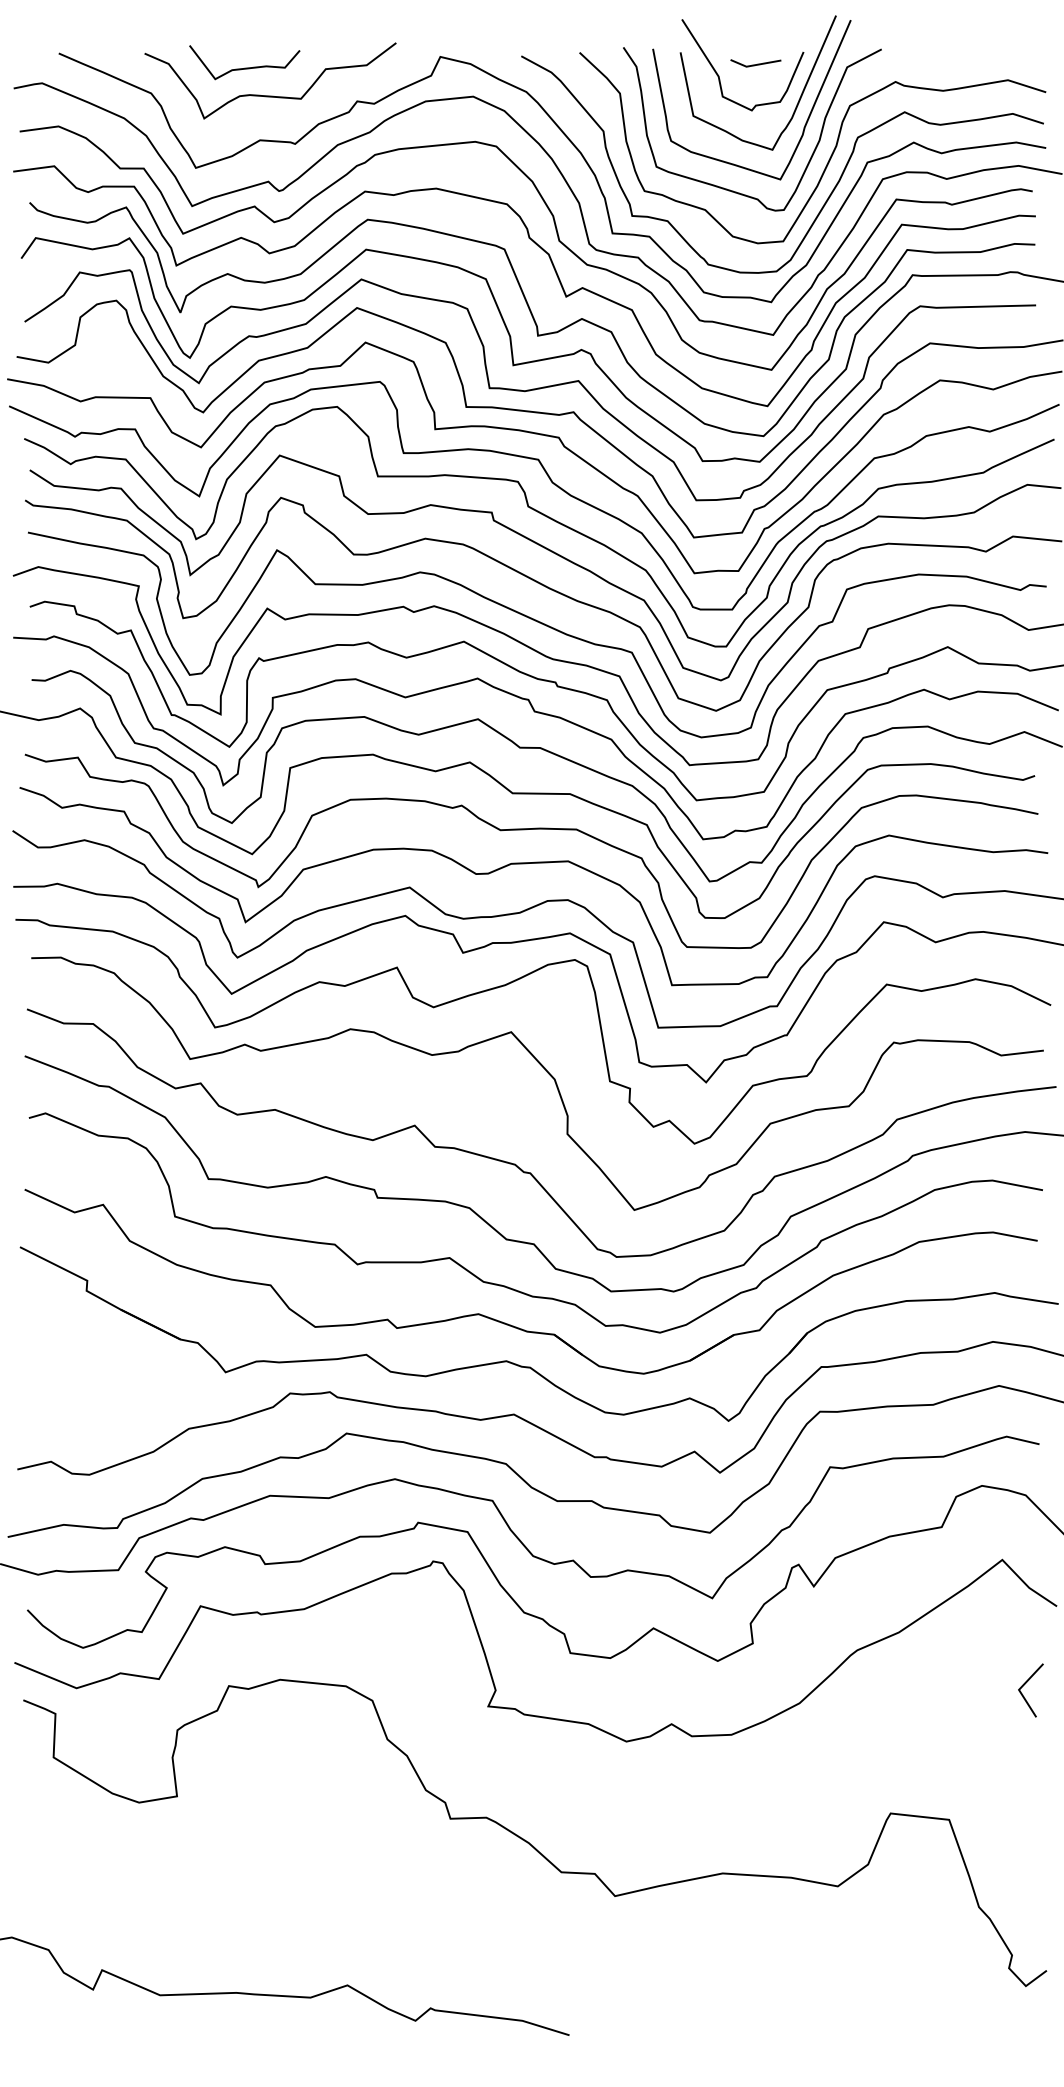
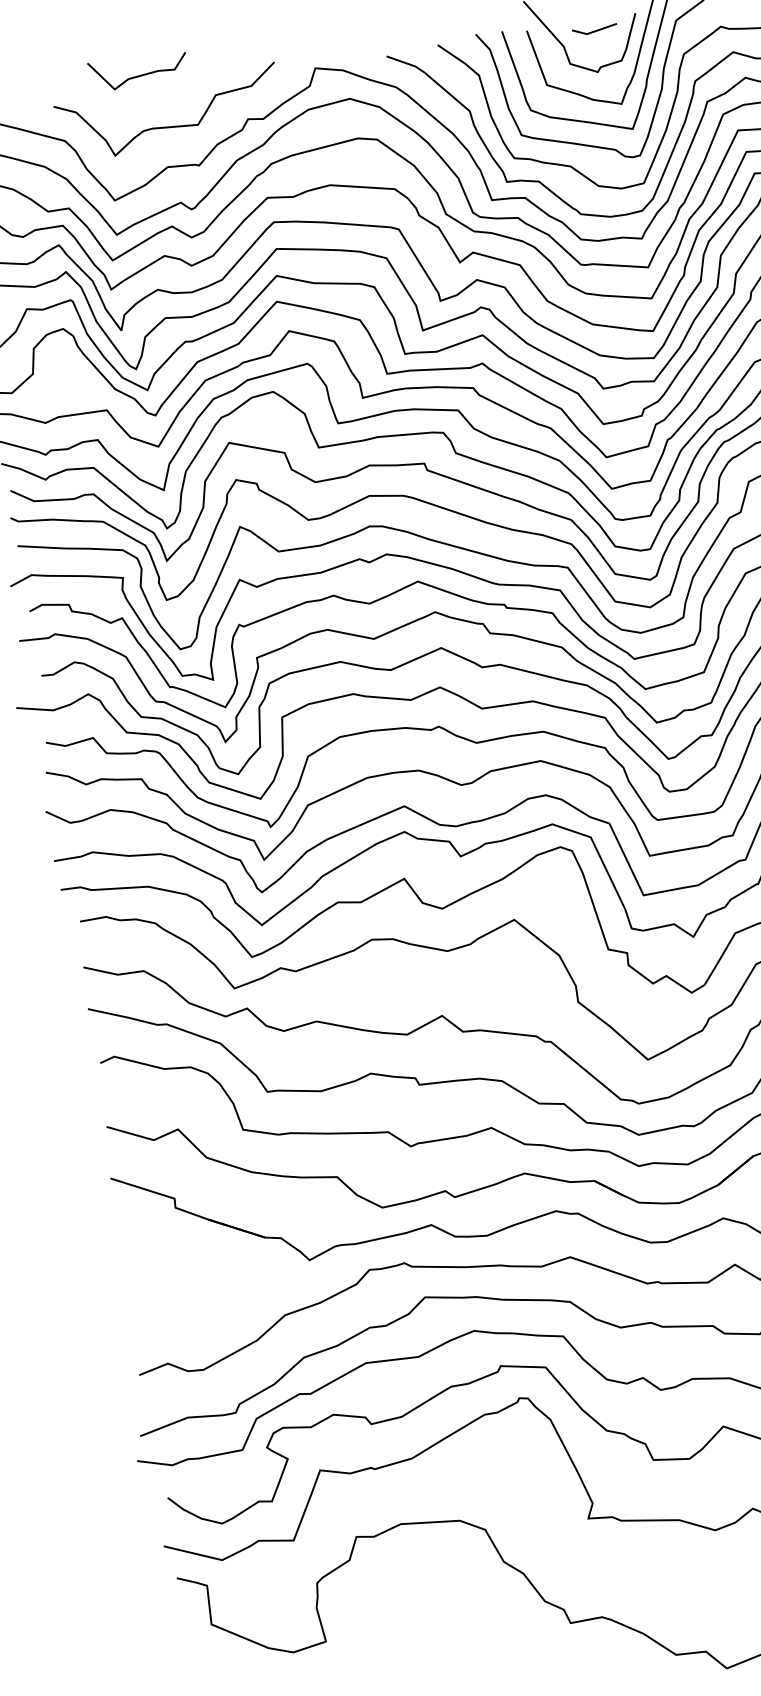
curve: (244, 67) -> (138, 75), moved

